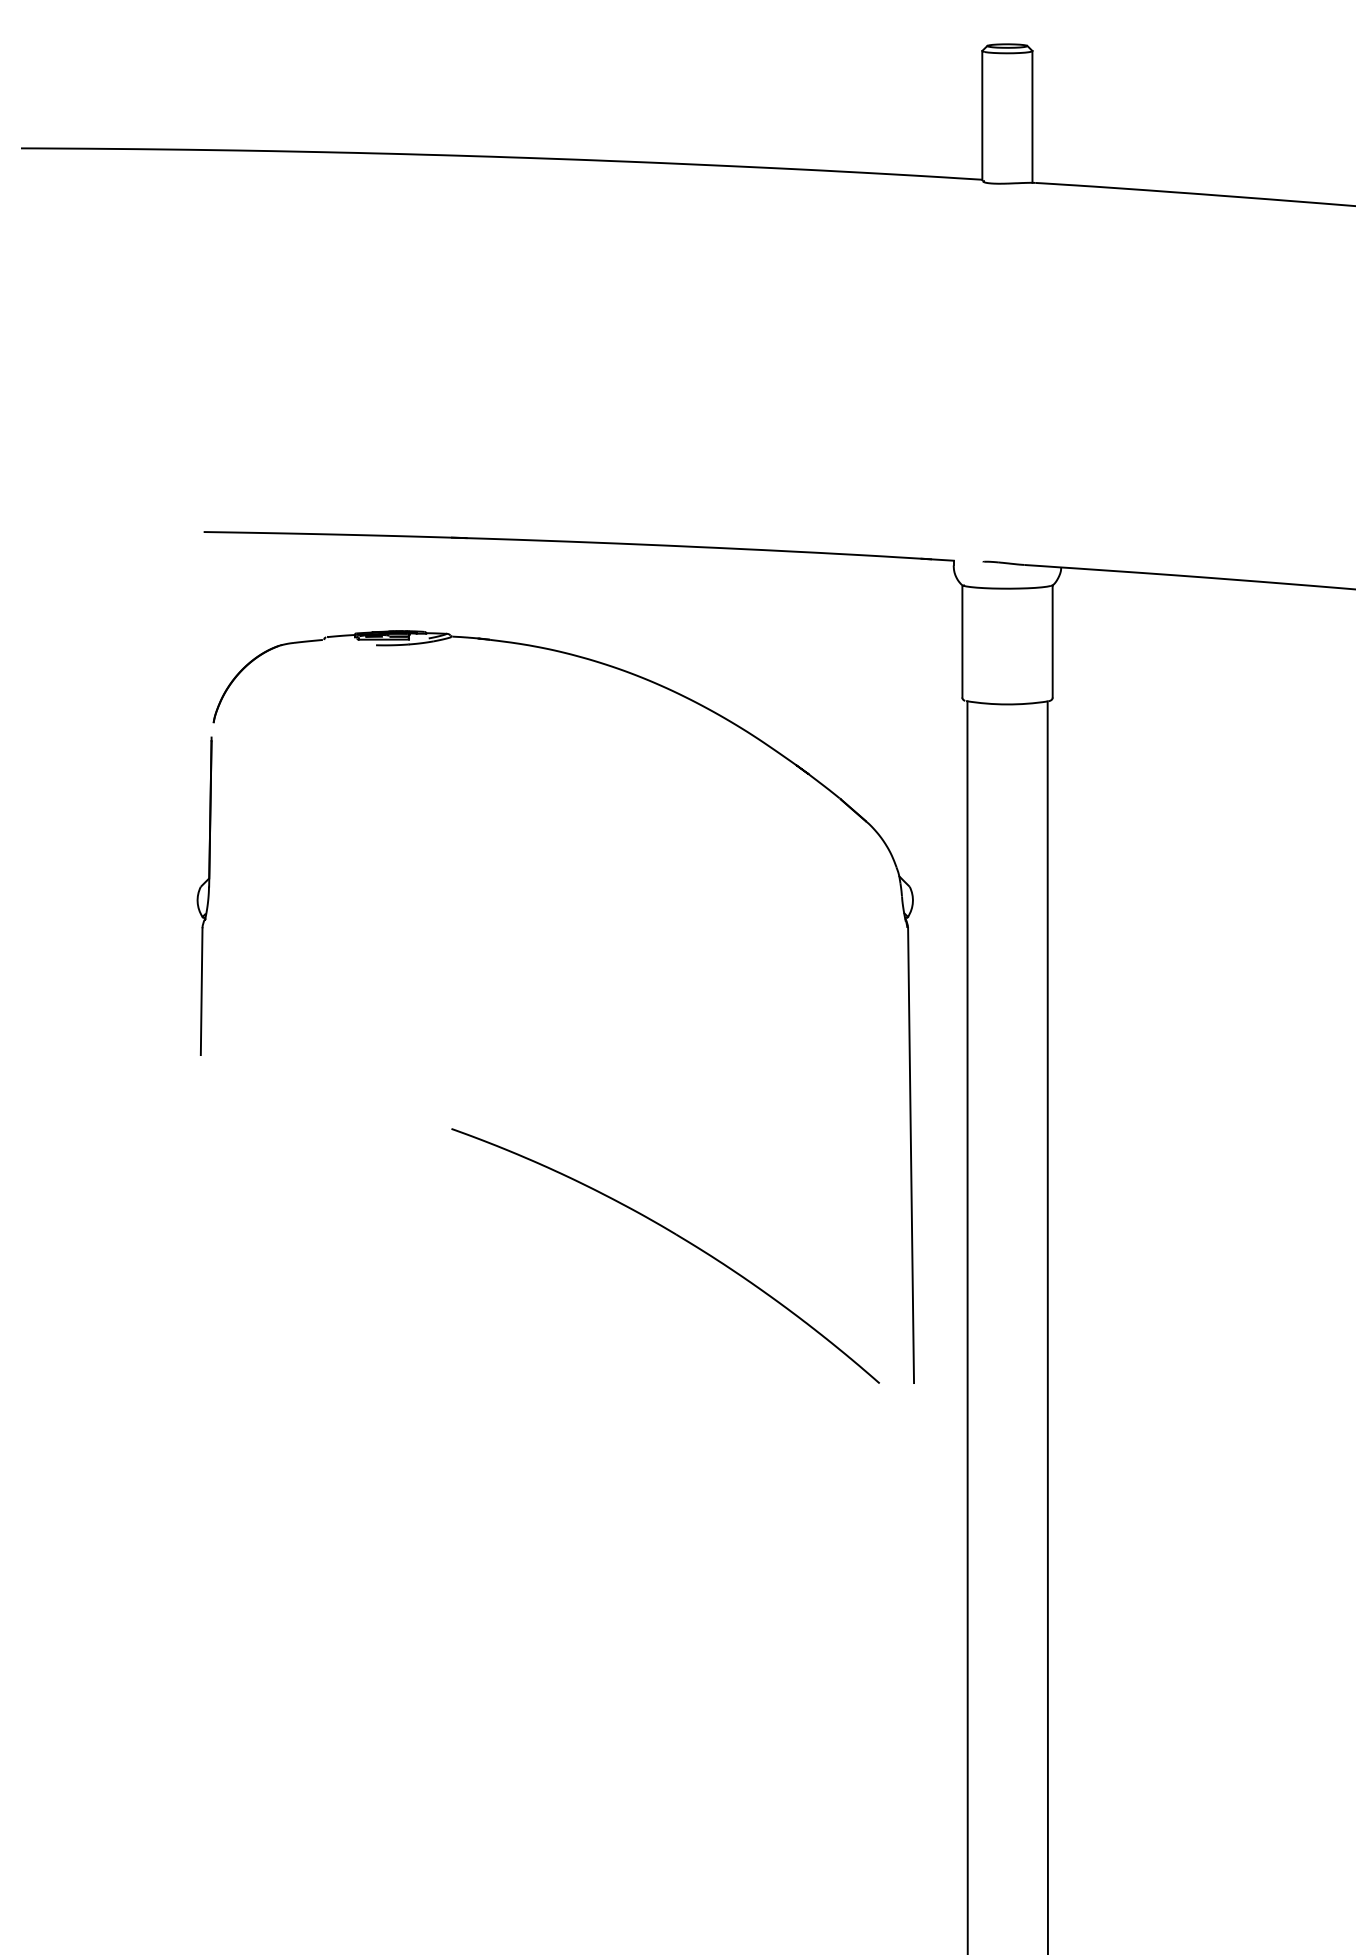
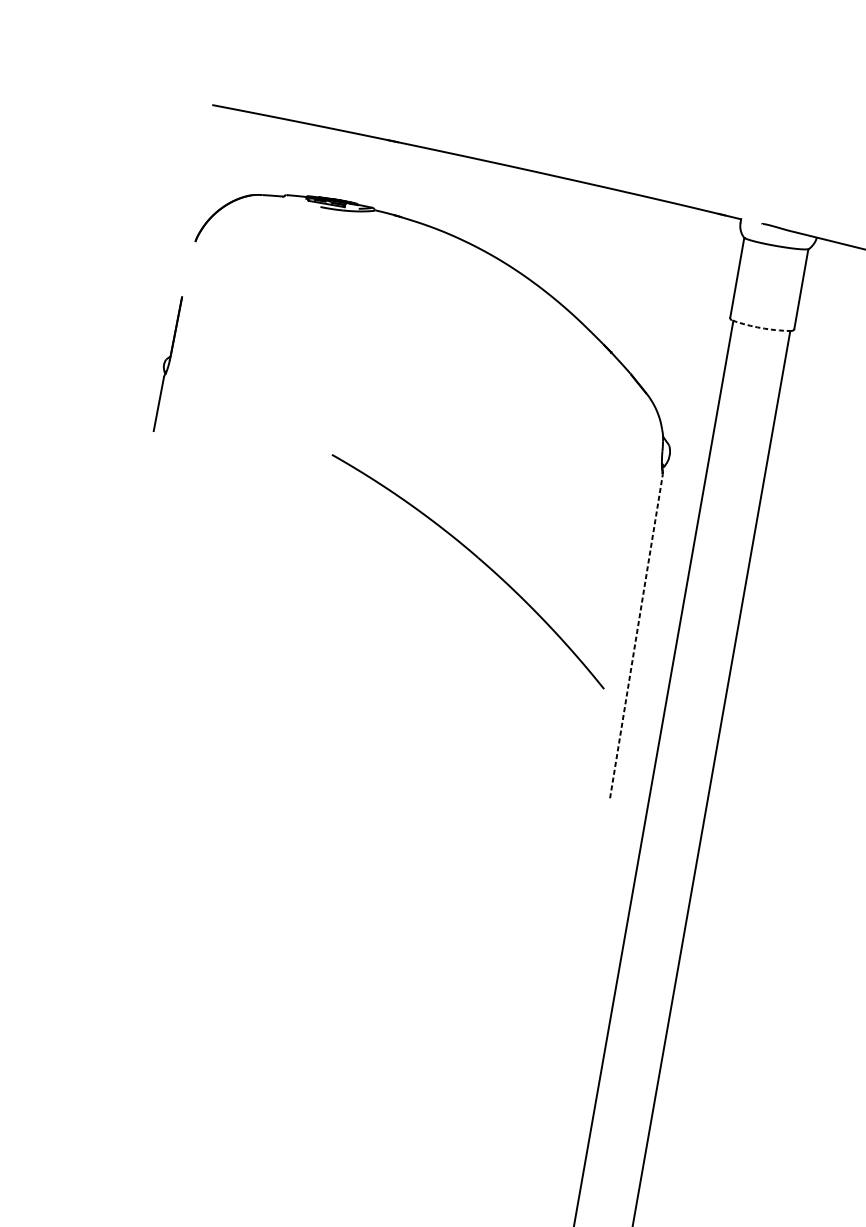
arc: (1006, 704) -> (760, 328), solid -> dashed
part: (204, 895) -> (167, 363), size x0.6
line: (911, 1155) -> (636, 636), solid -> dashed
part: (675, 1235) -> (477, 558), moved

